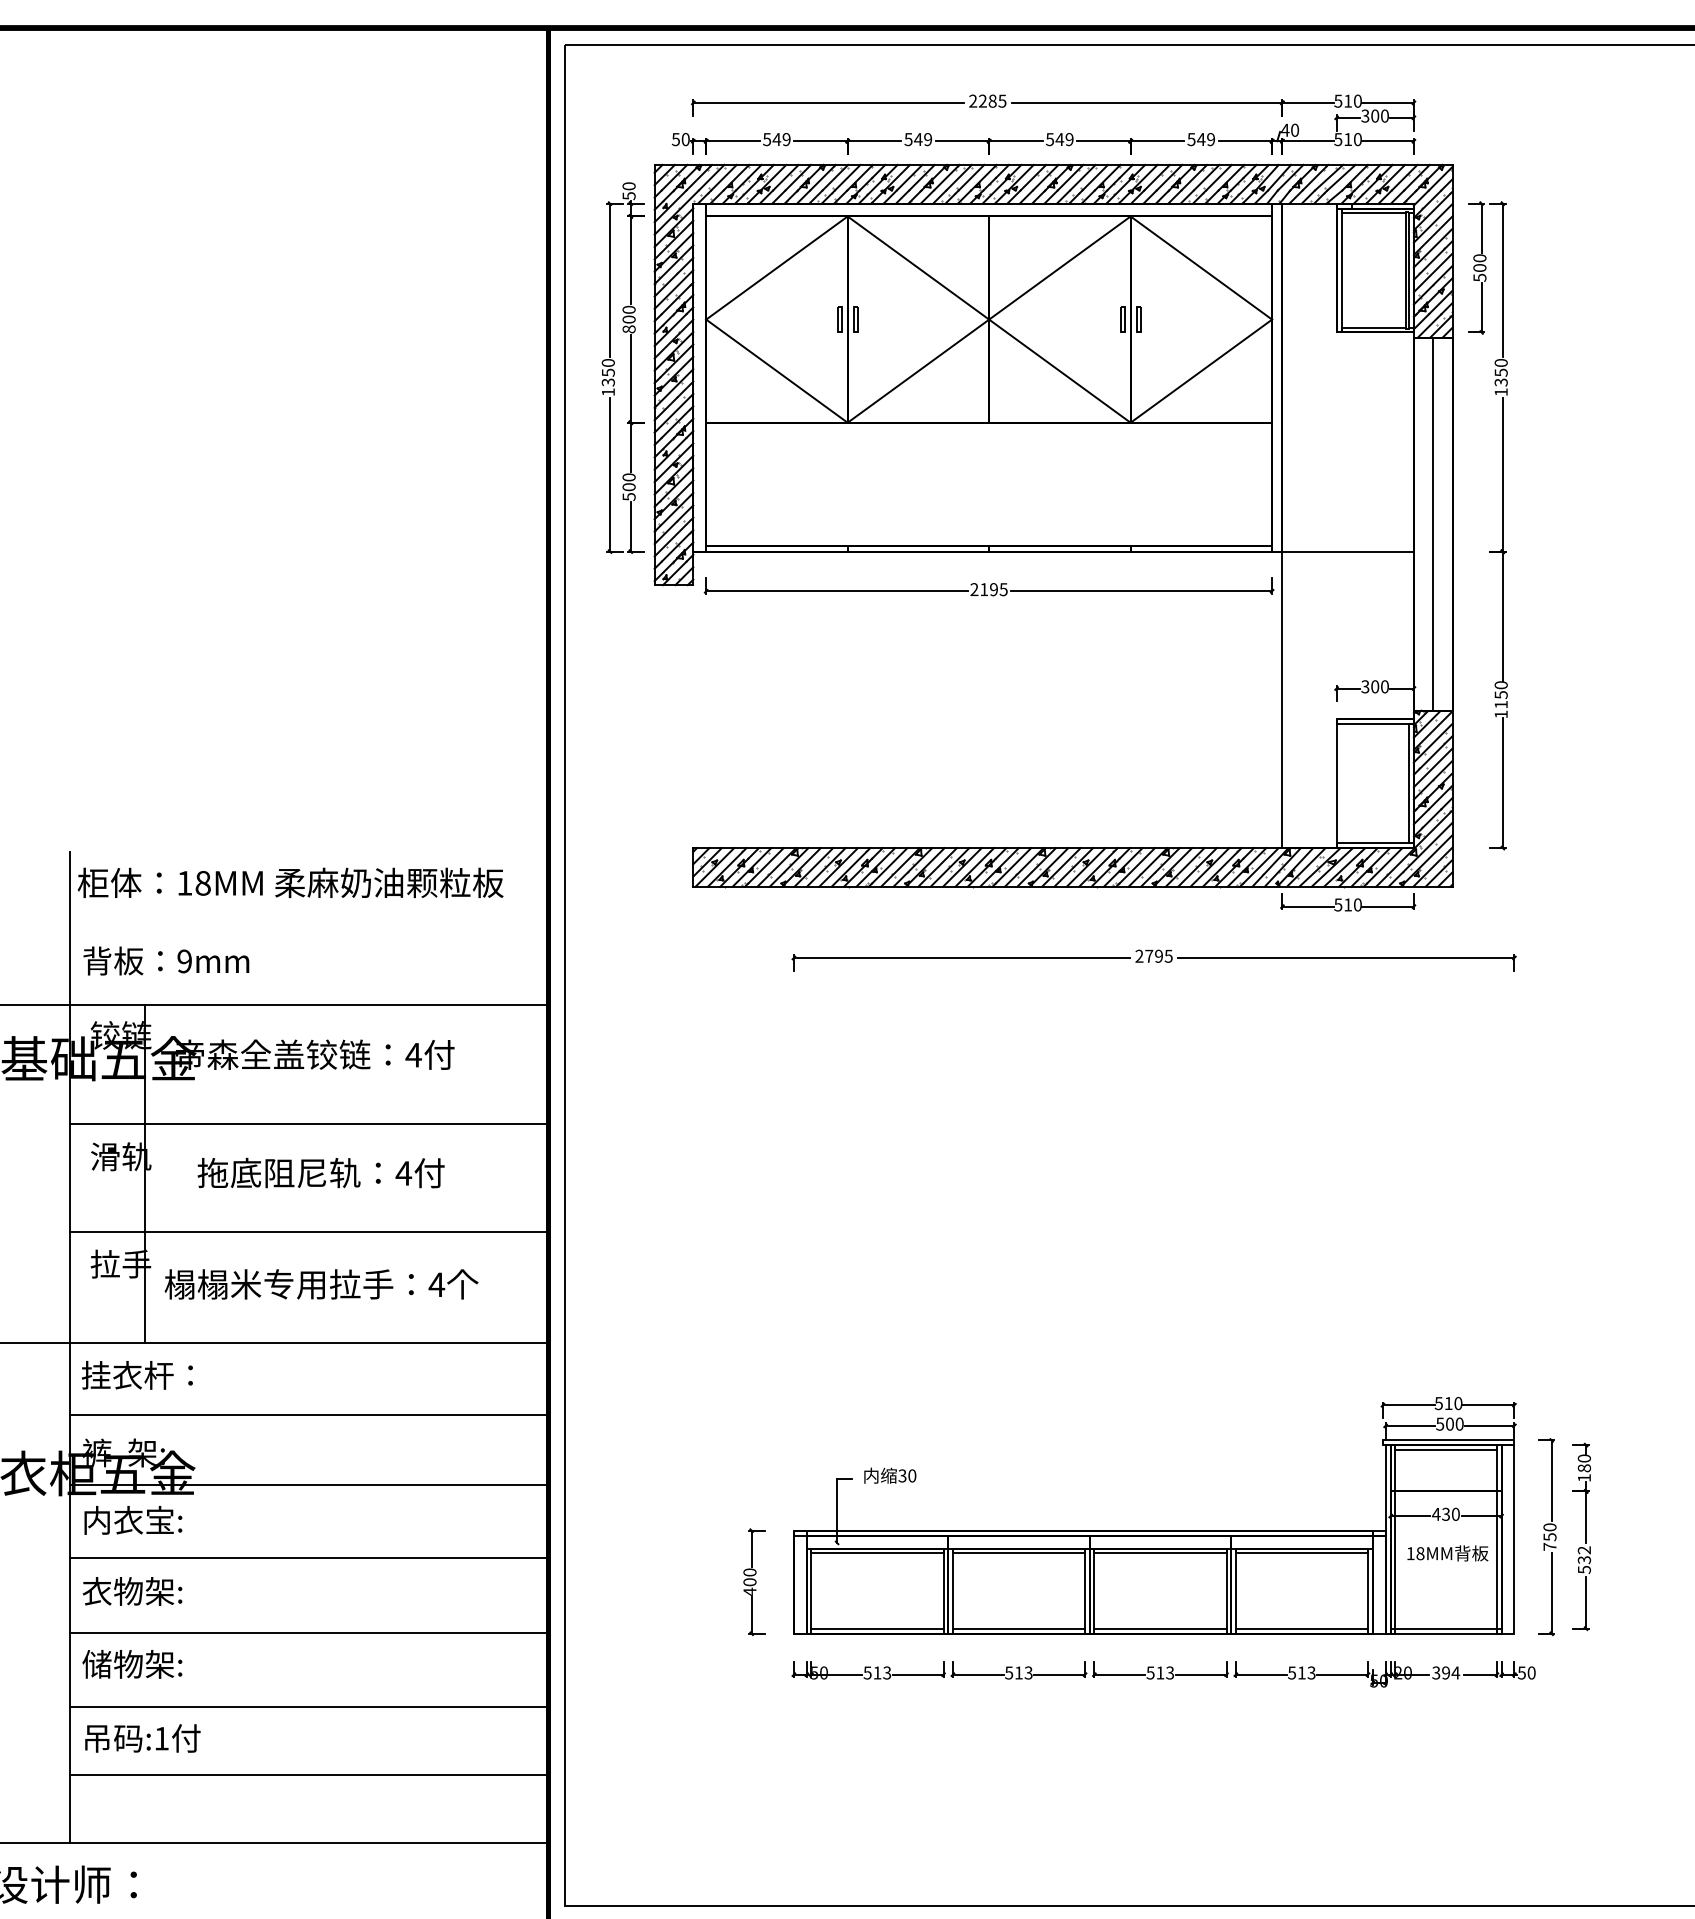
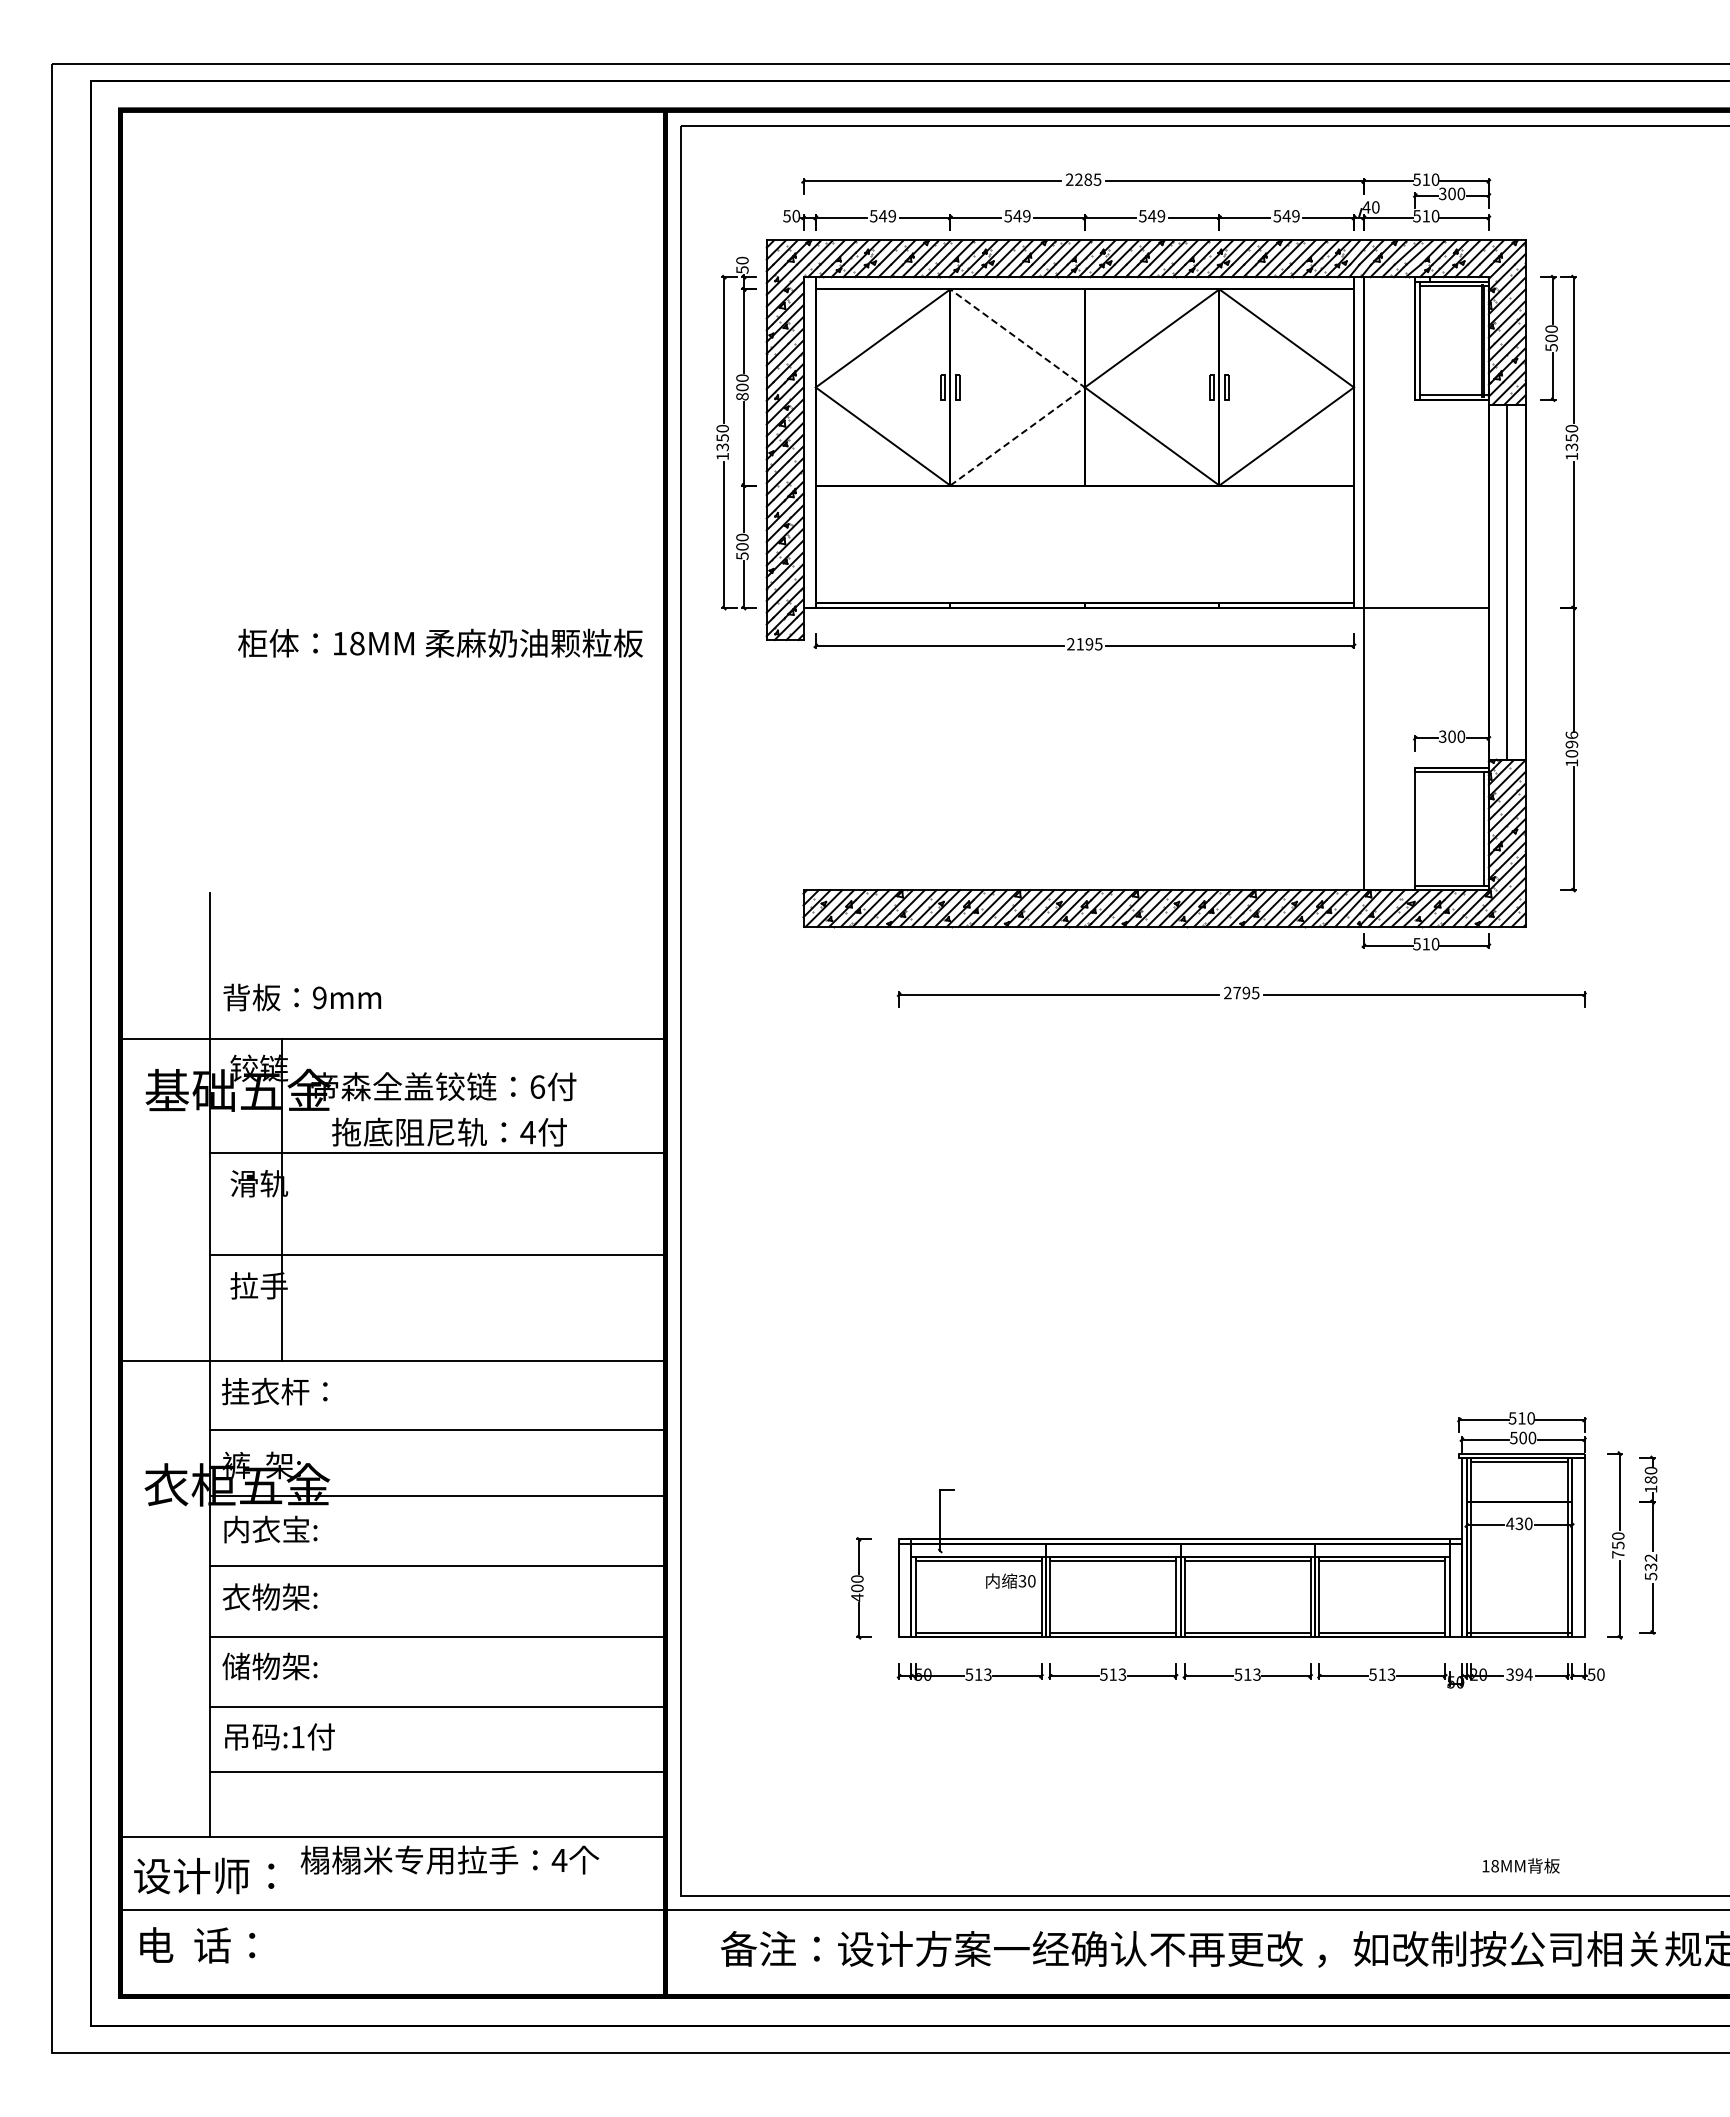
line: (988, 319) -> (1084, 387), solid -> dashed
text: (1500, 694) -> (1571, 744), 1150 -> 1096
text: (290, 882) -> (440, 642), moved
text: (413, 1054) -> (537, 1086), 4 -> 6
text: (321, 1172) -> (449, 1131), moved
text: (321, 1283) -> (449, 1859), moved
text: (889, 1475) -> (1010, 1580), moved
text: (1447, 1552) -> (1520, 1865), moved

